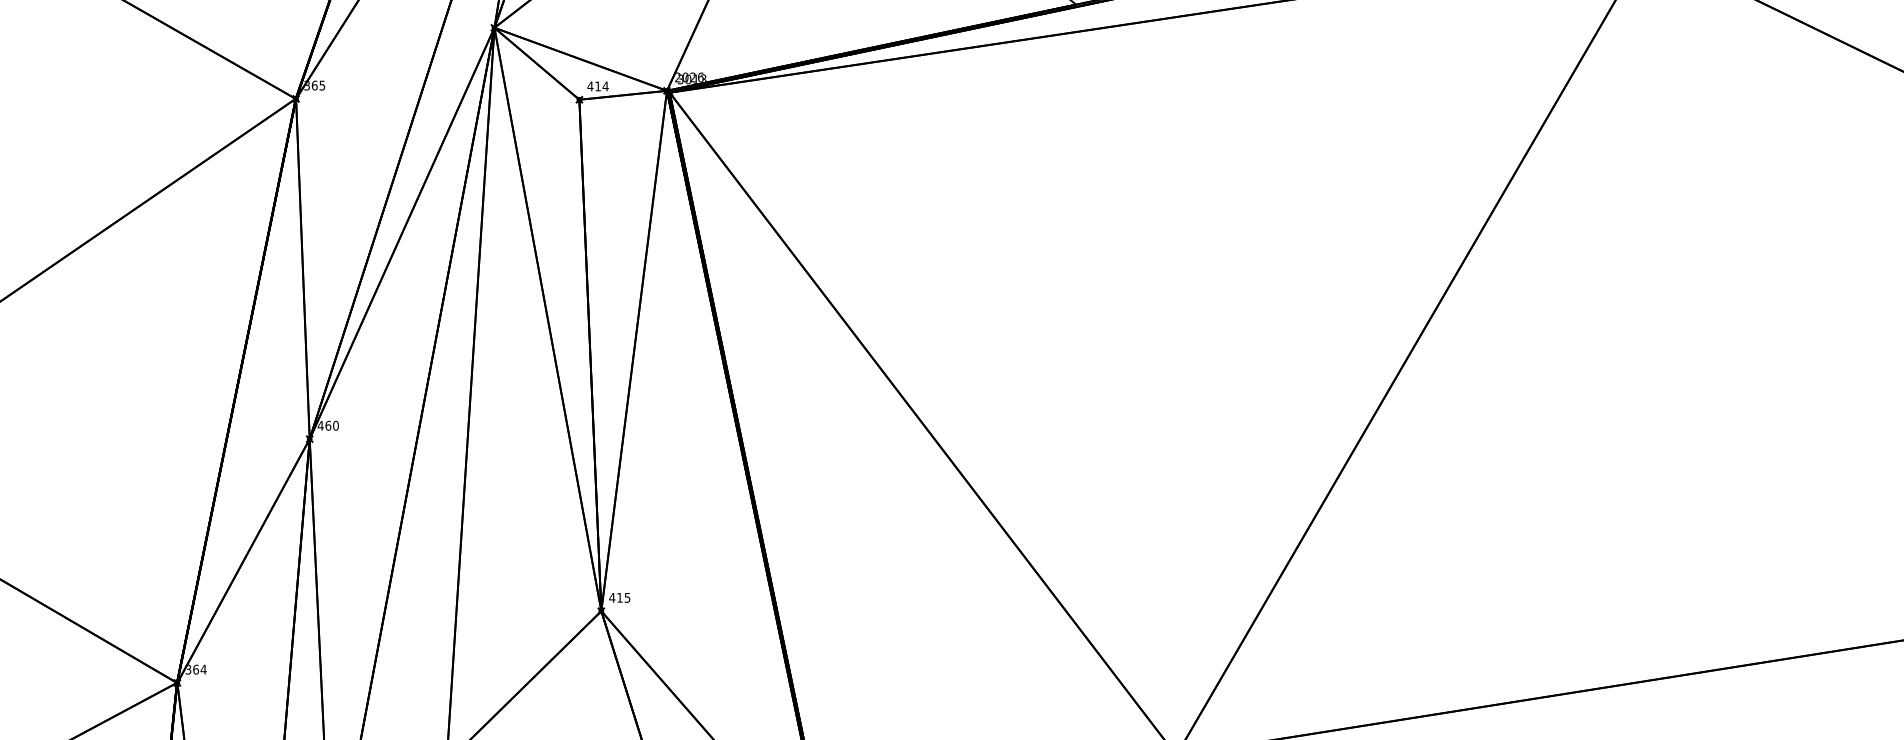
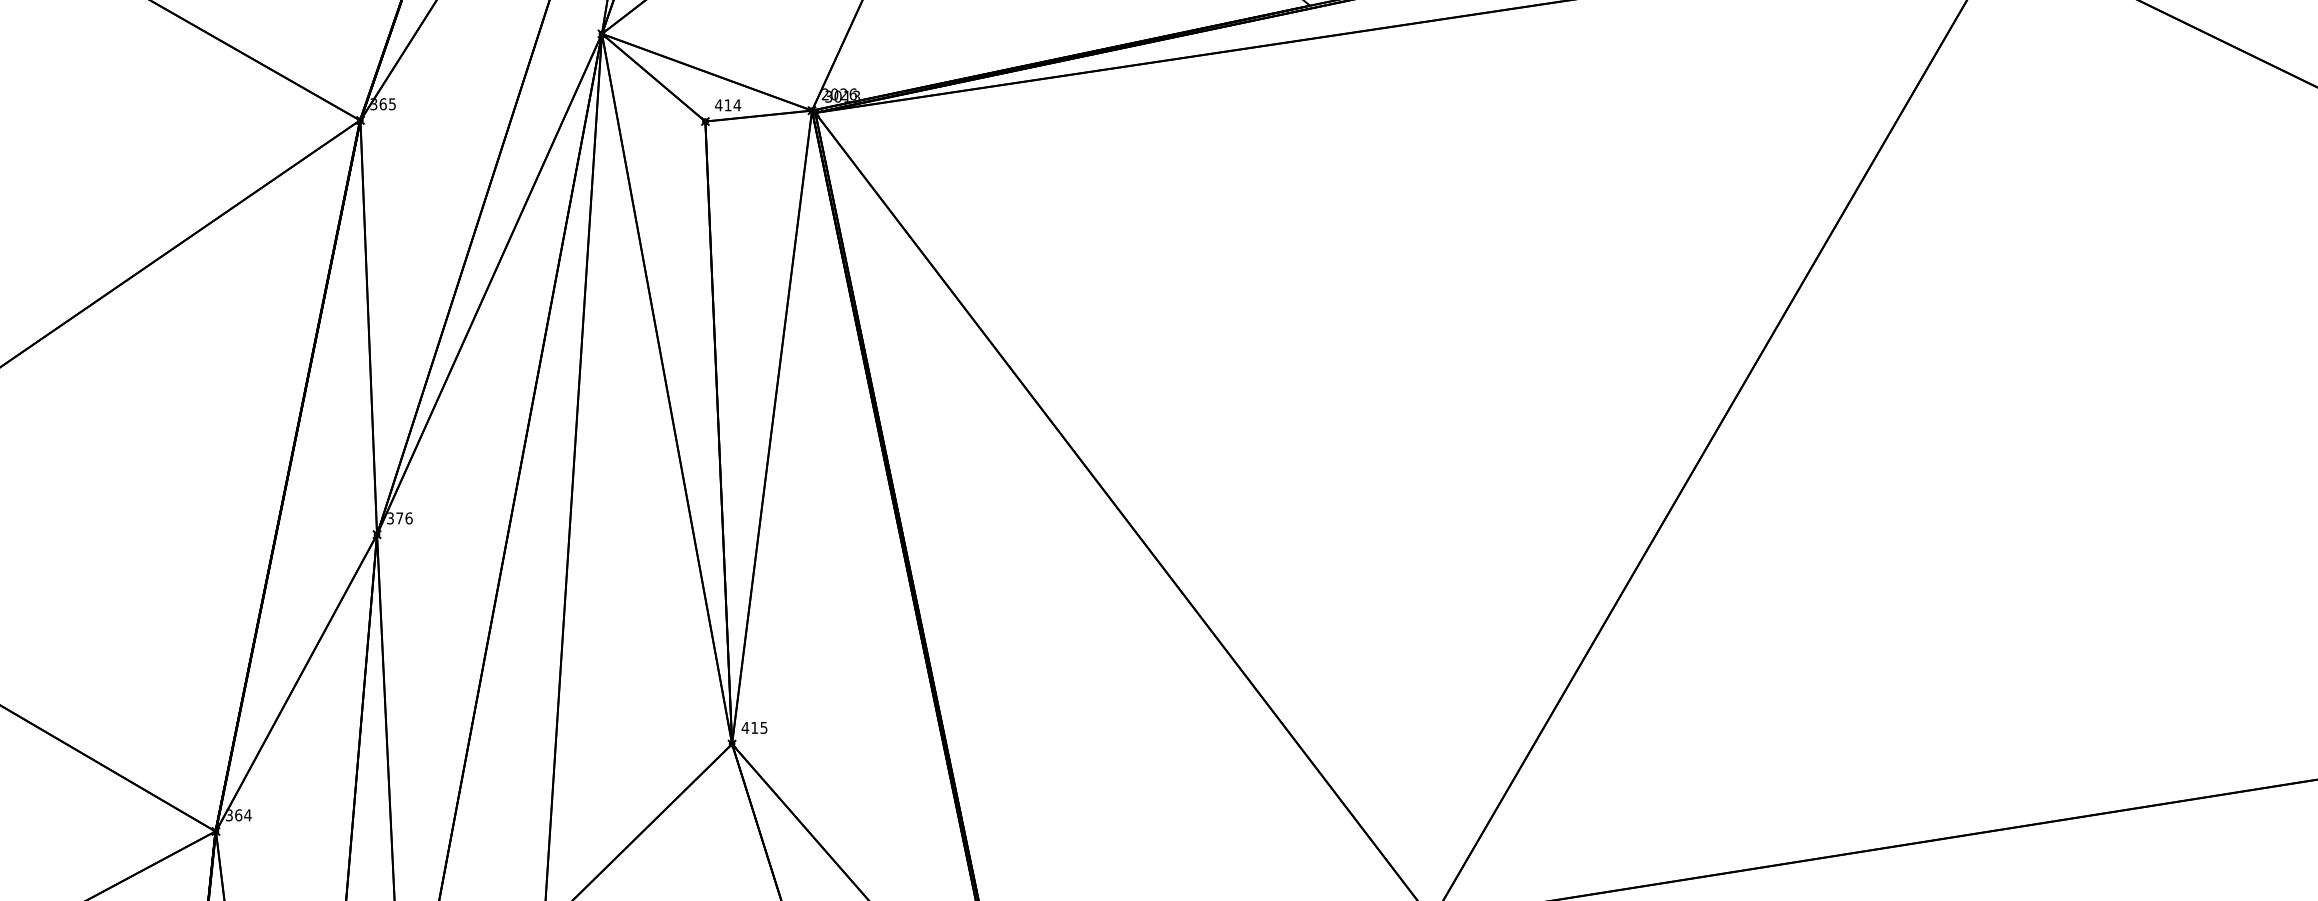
text: (328, 425) -> (399, 518), 460 -> 376

